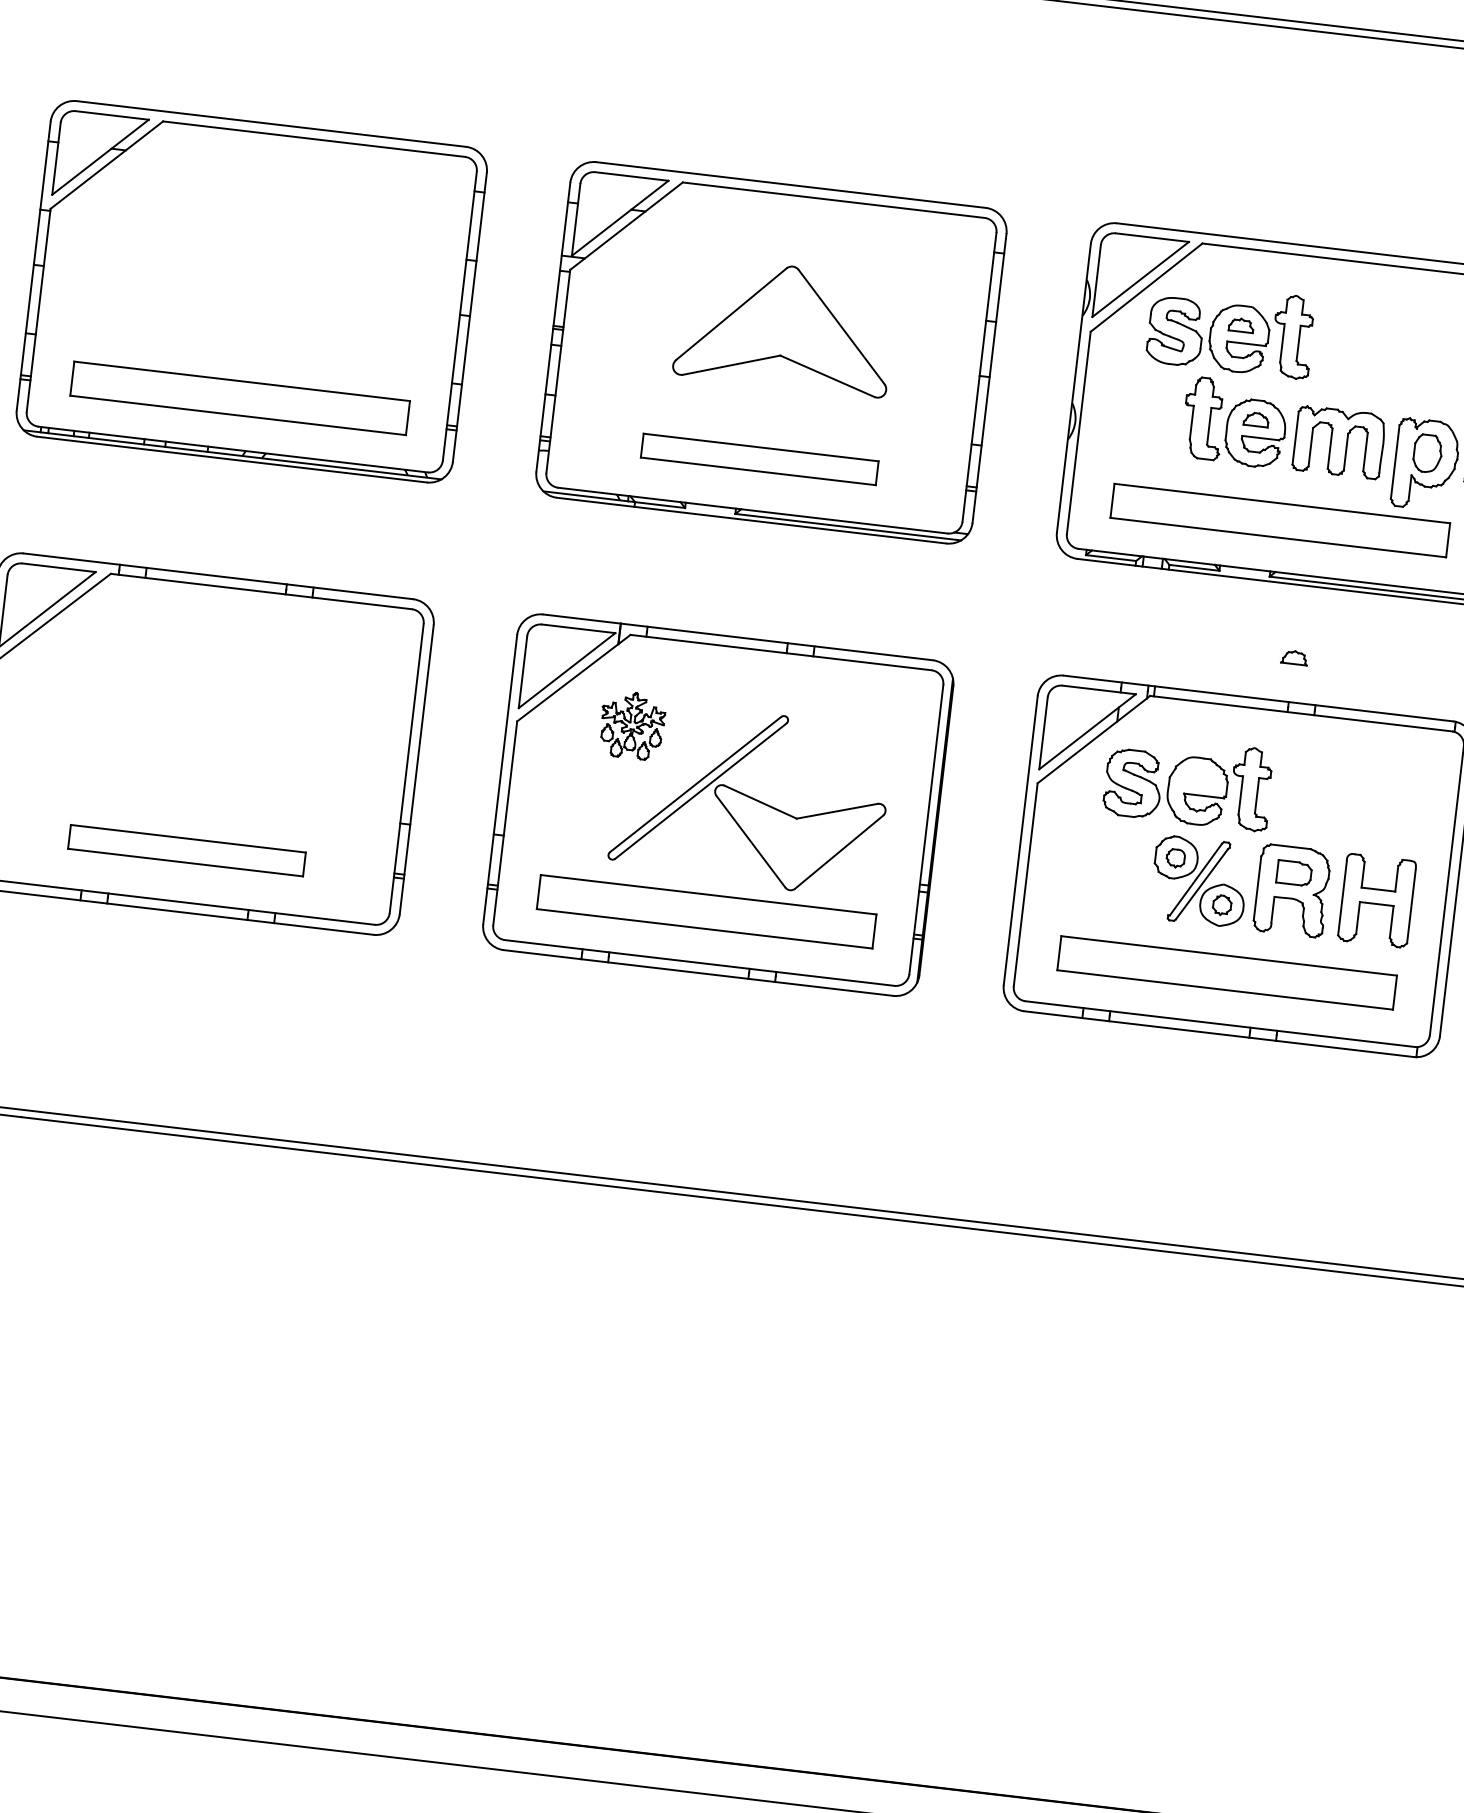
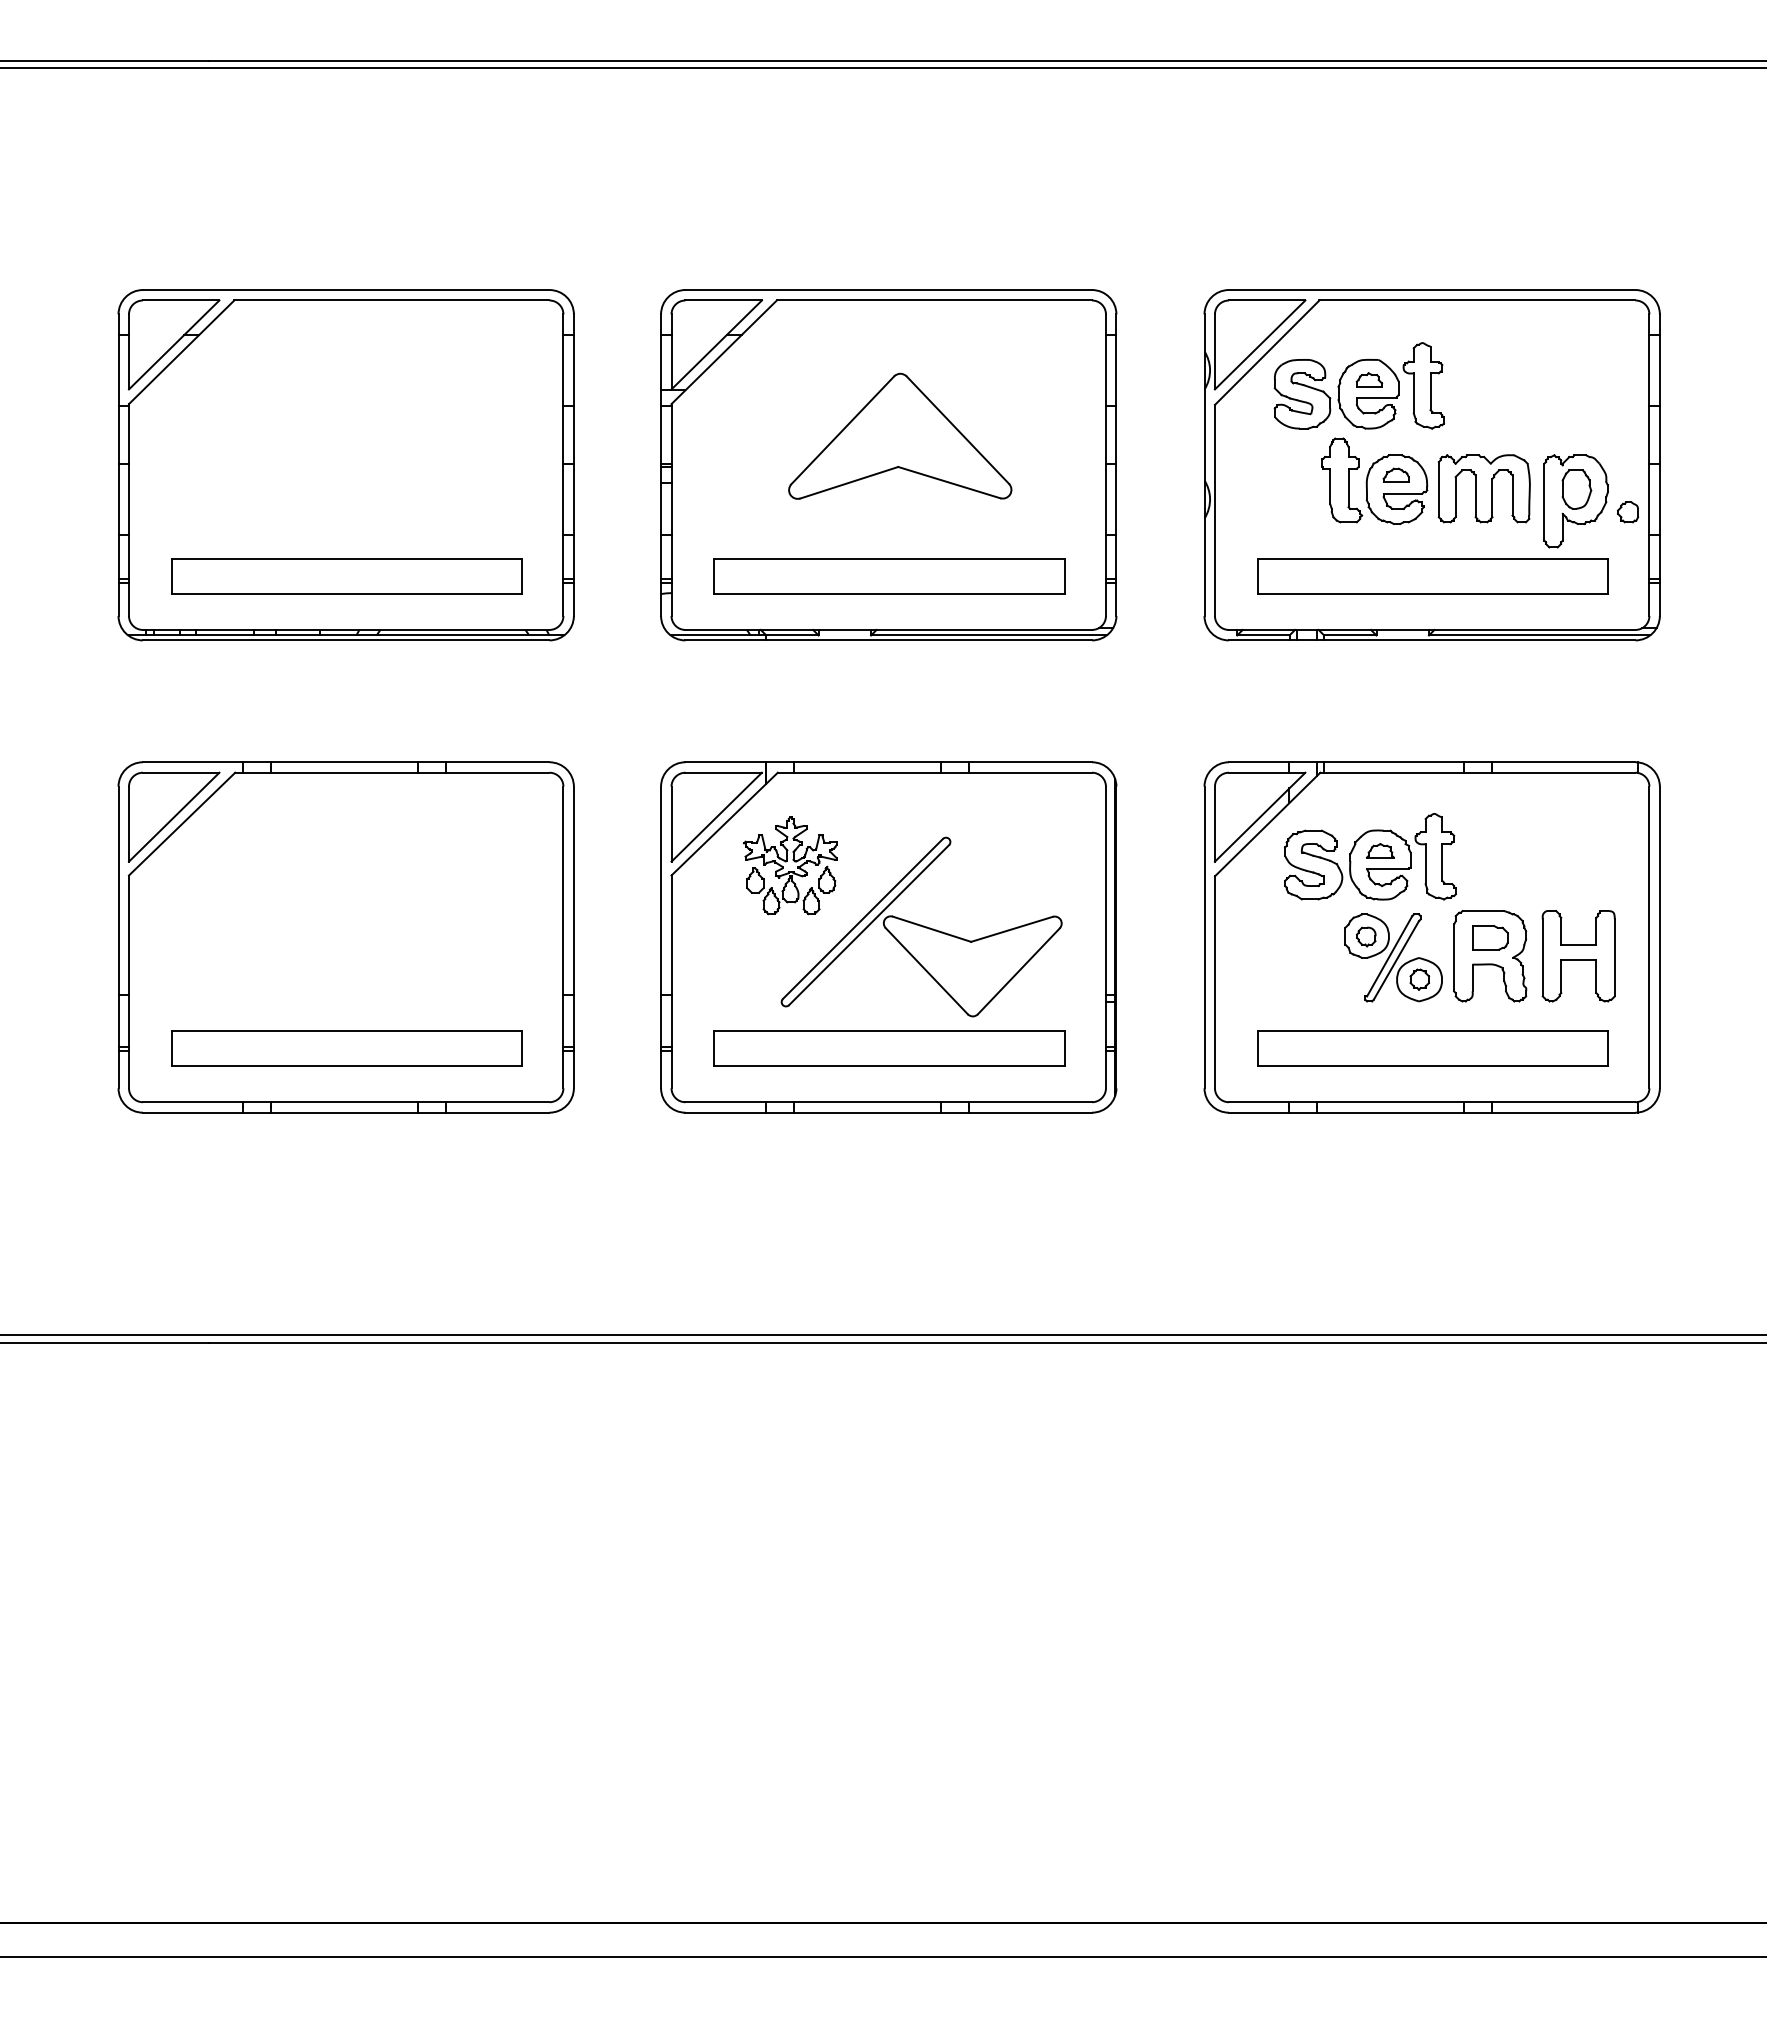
part: (759, 459) -> (889, 576), size x1.43
part: (1294, 657) -> (1380, 850), moved
part: (632, 725) -> (790, 865), size x1.43
part: (186, 850) -> (346, 1048), size x1.43

